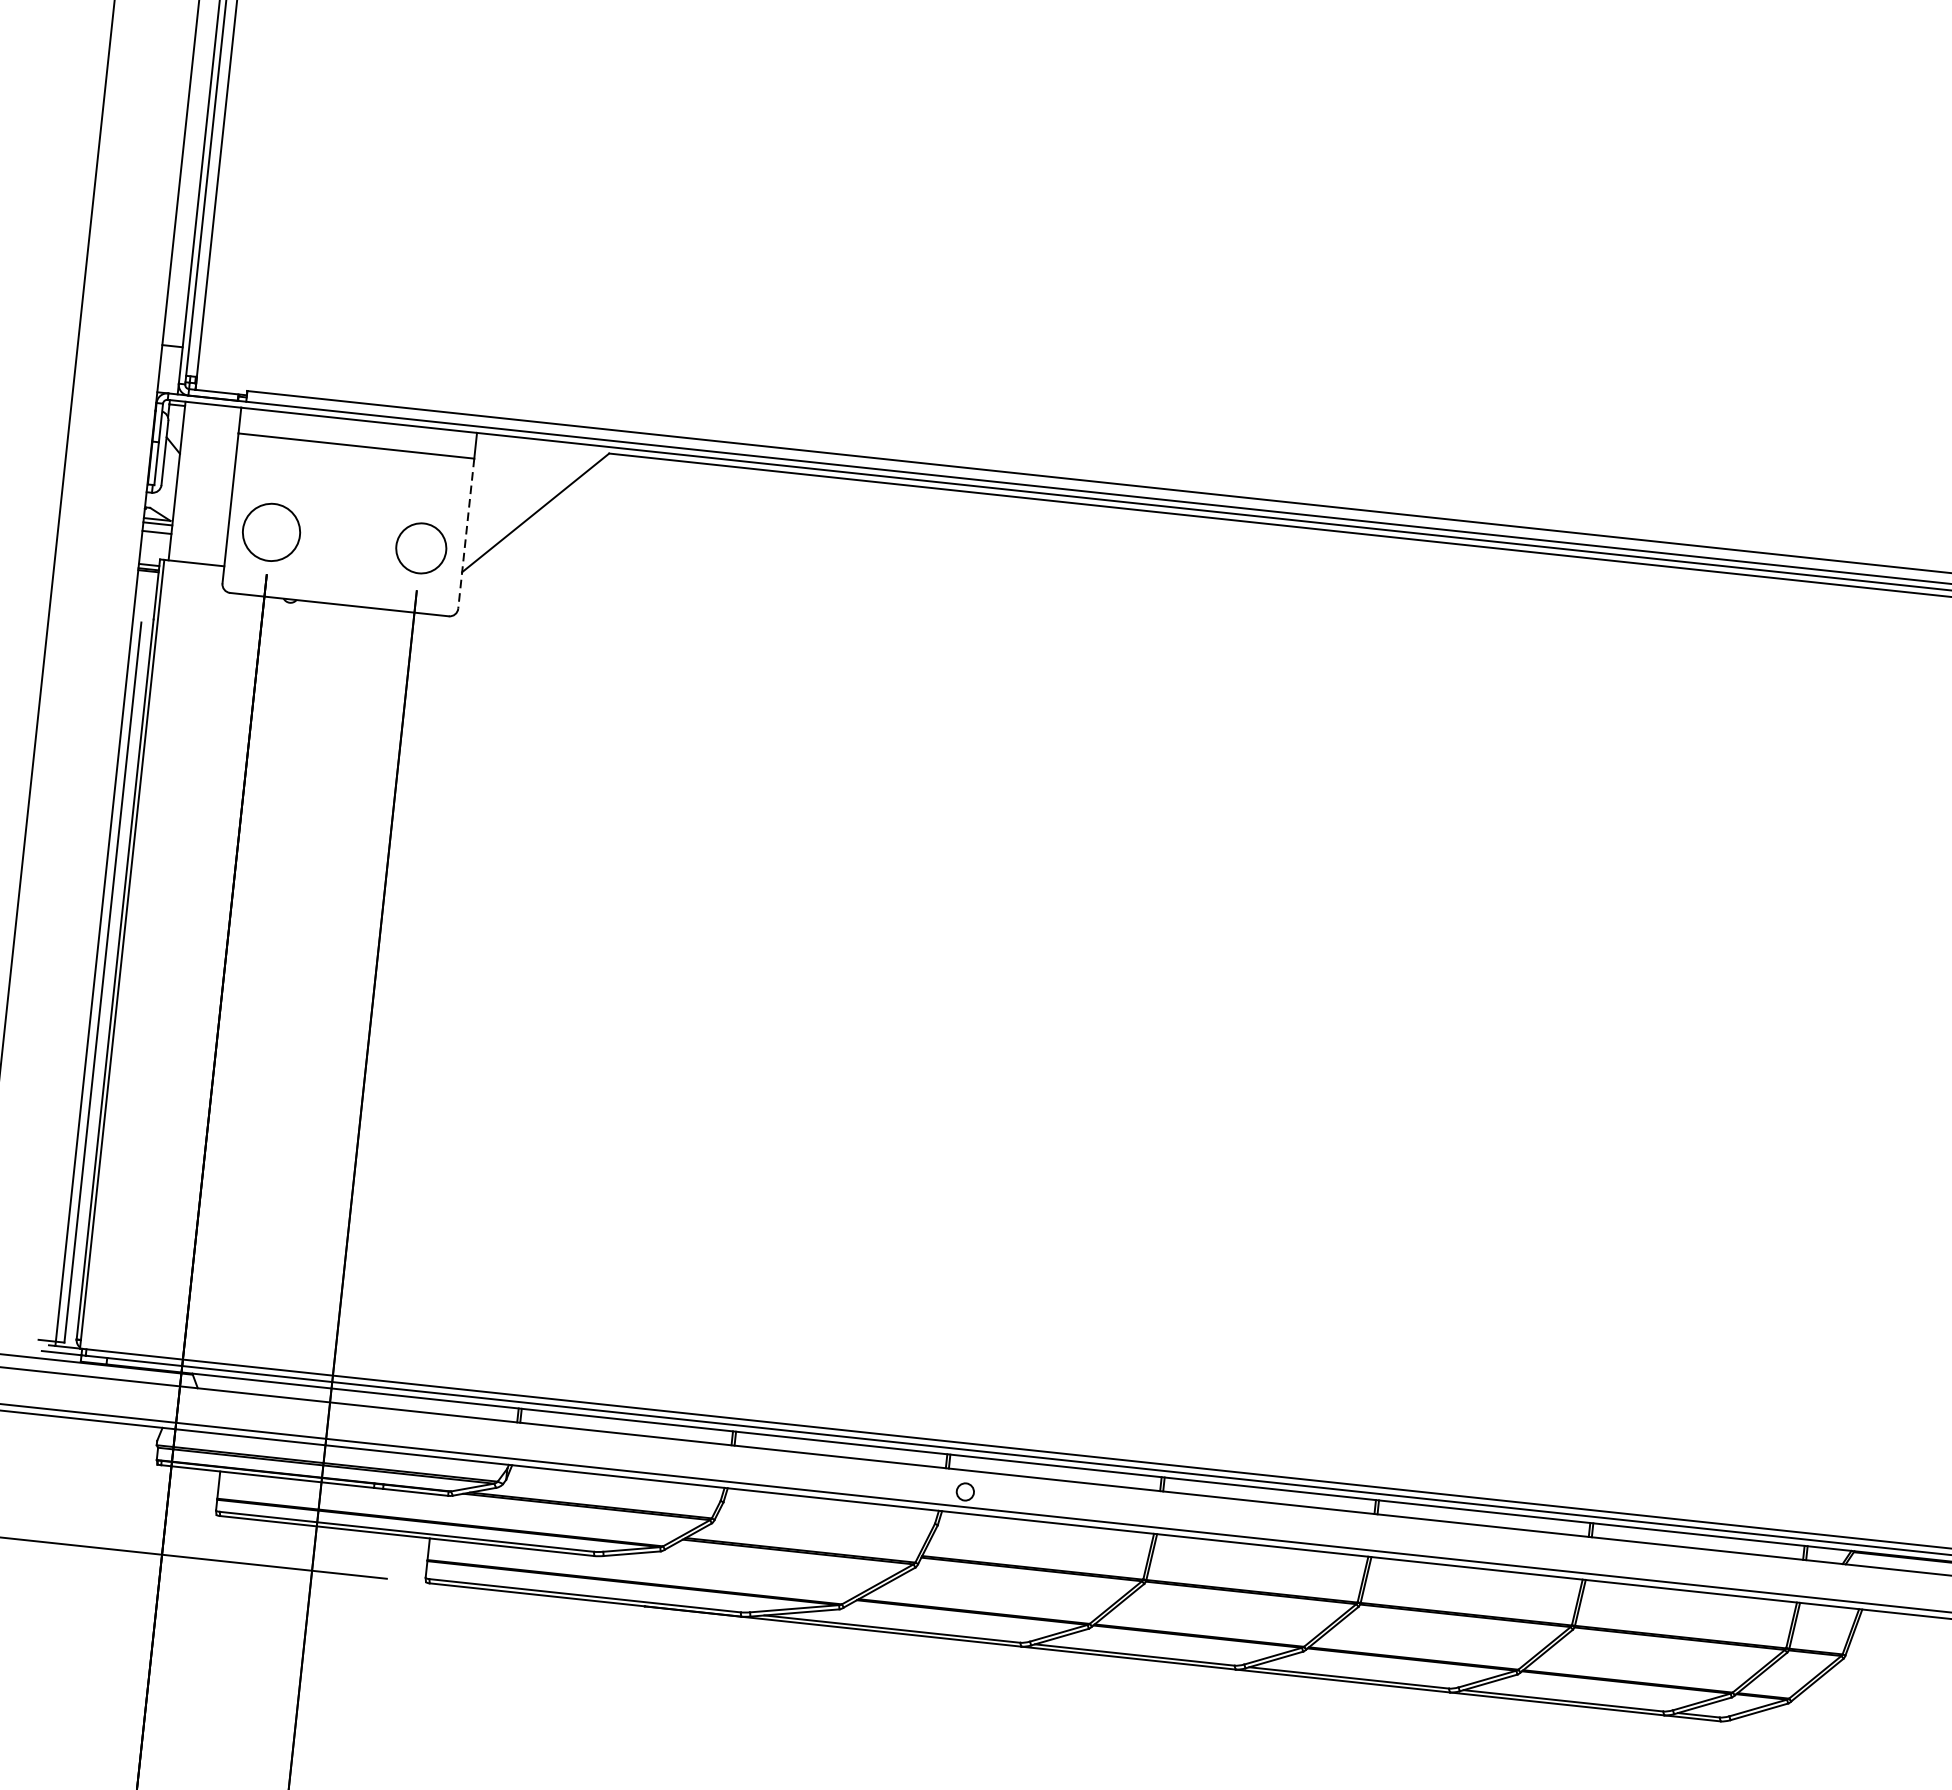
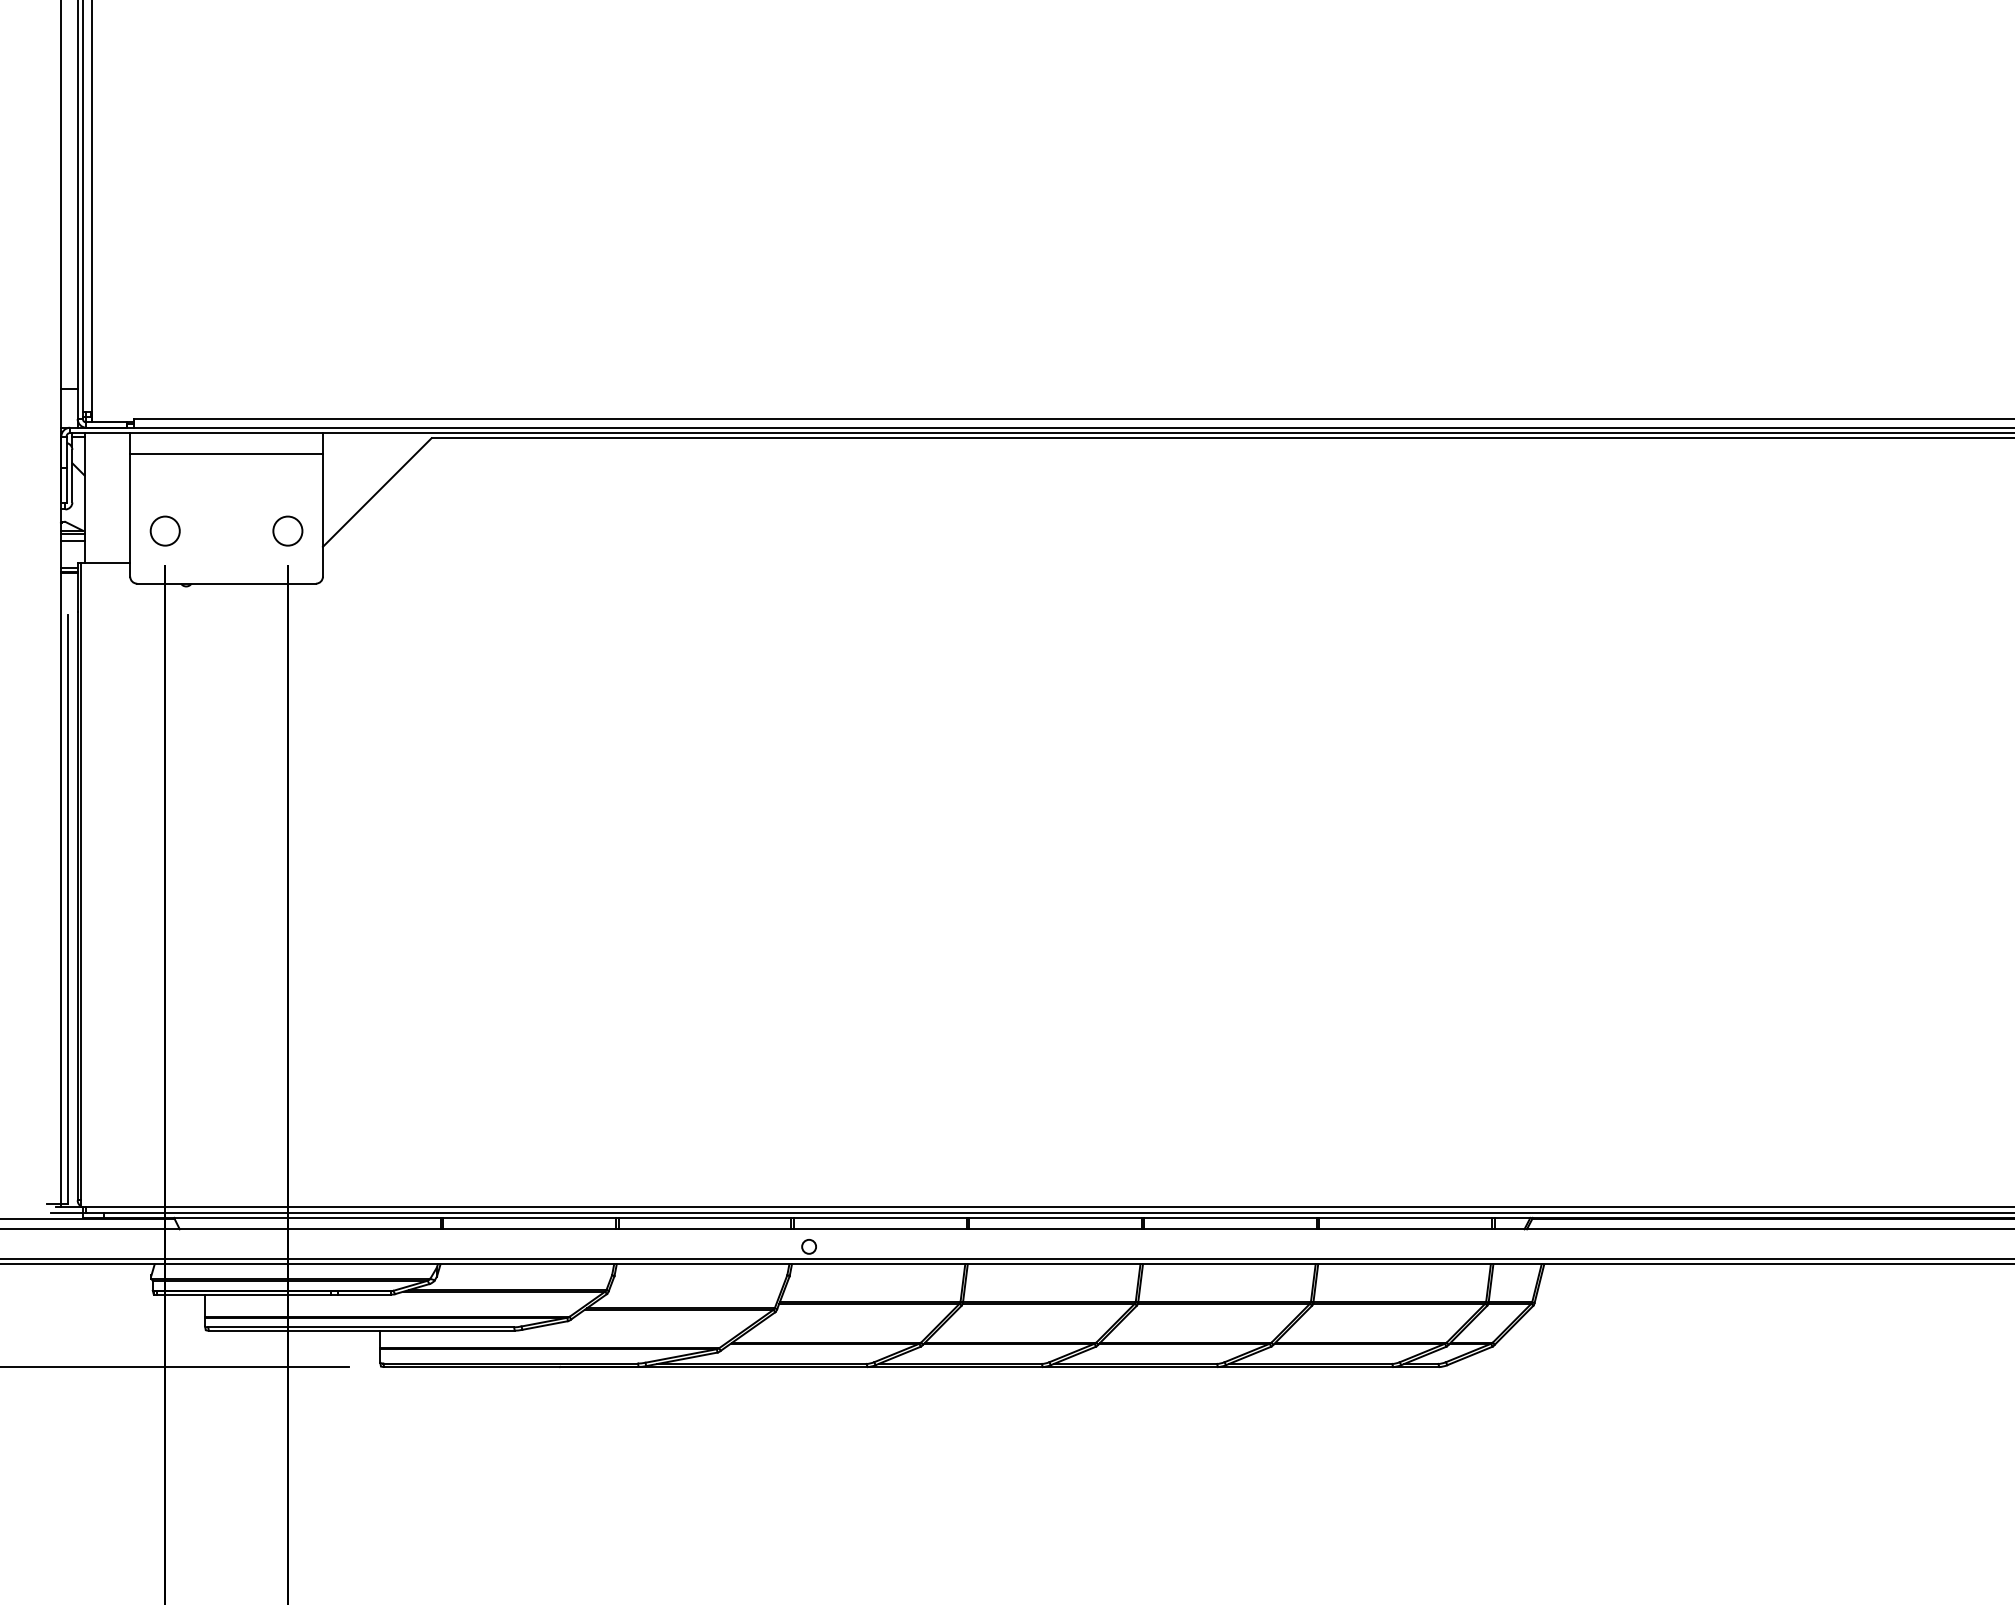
circle: (270, 531) -> (164, 530), size x0.62
line: (465, 533) -> (322, 515), dashed -> solid
circle: (420, 547) -> (287, 530), size x0.71

